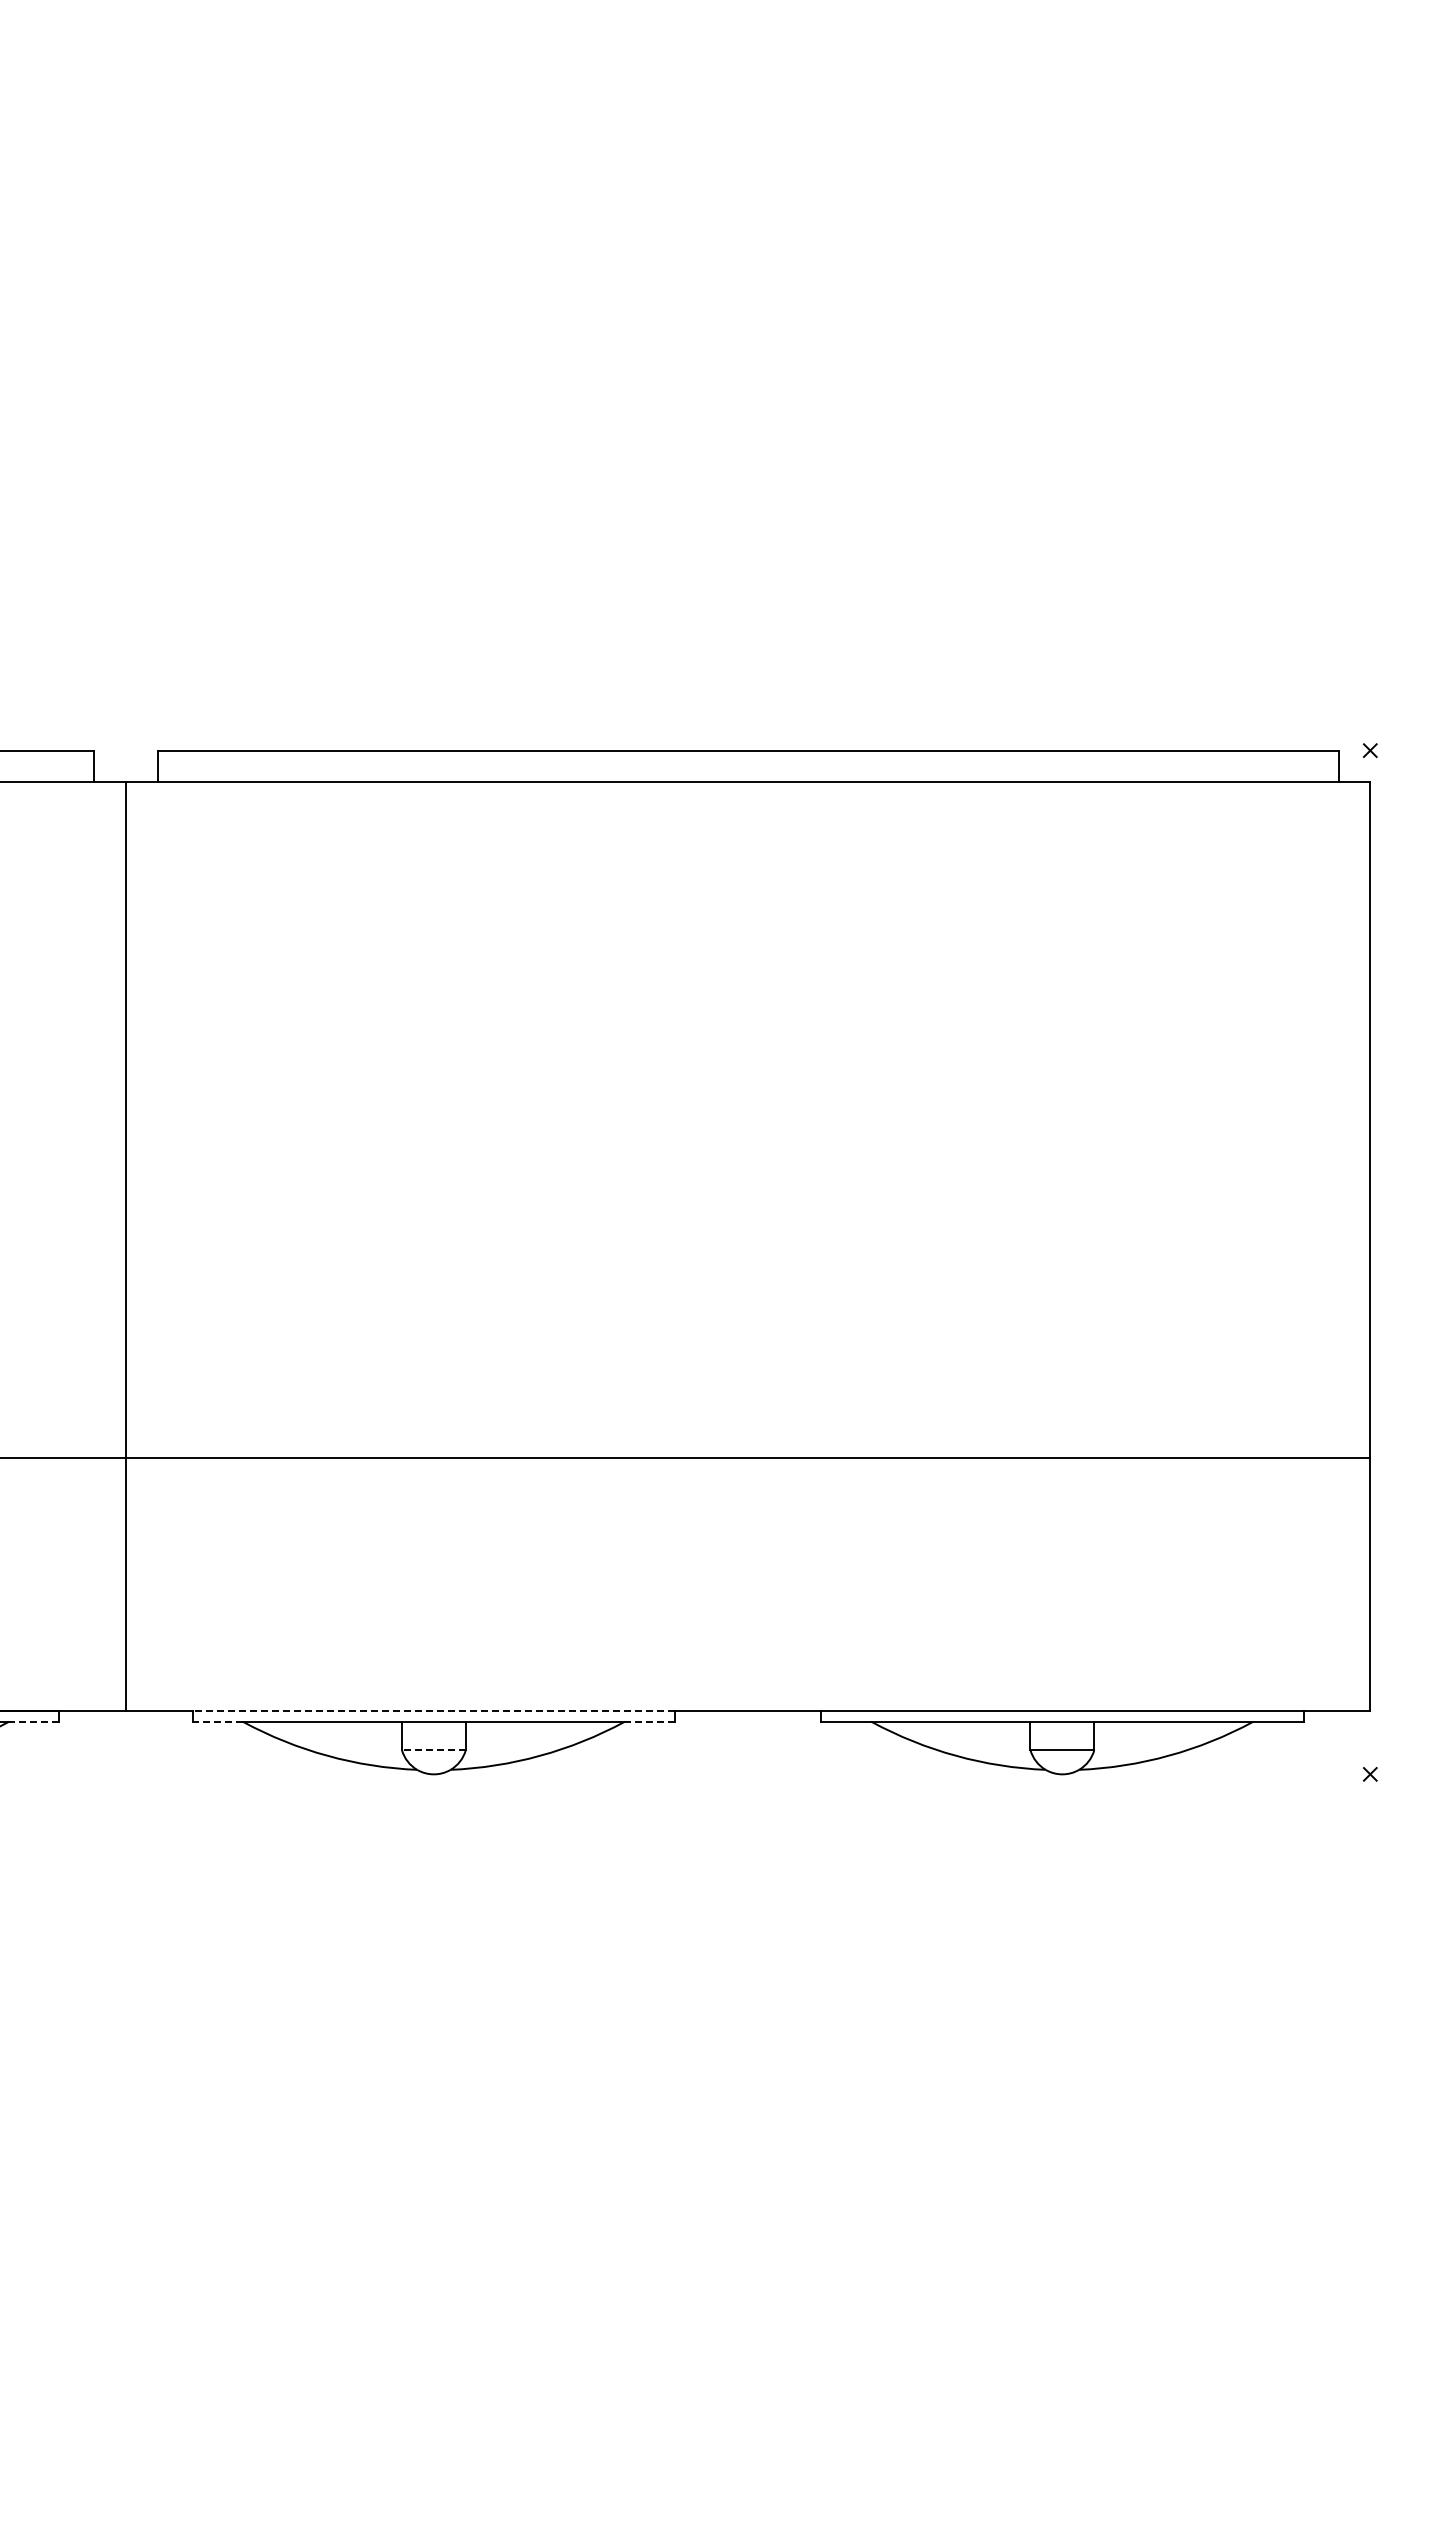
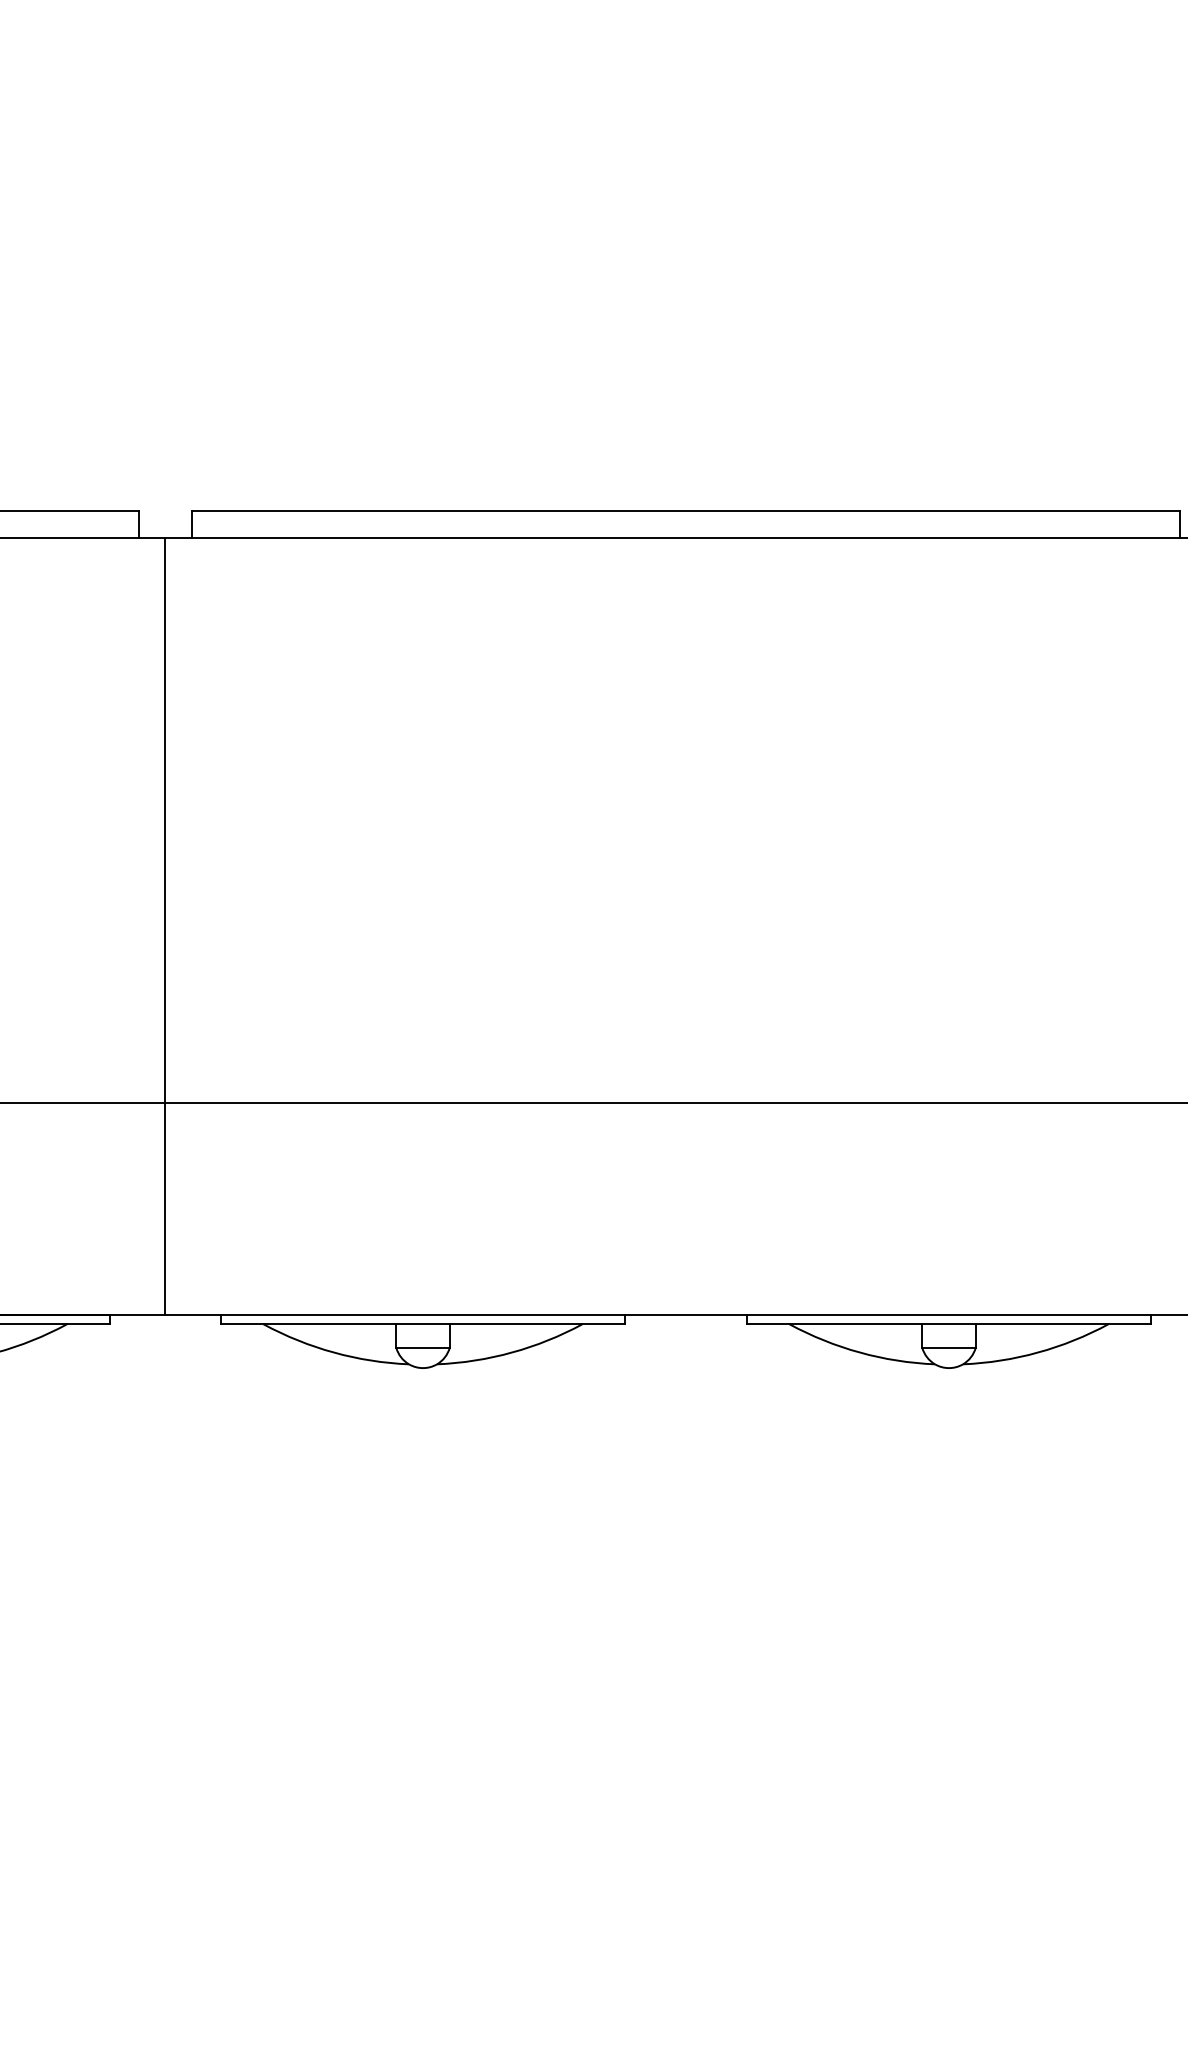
line: (433, 1710) -> (422, 1314), dashed -> solid
line: (33, 1722) -> (87, 1324), dashed -> solid
line: (217, 1722) -> (241, 1324), dashed -> solid
line: (649, 1722) -> (603, 1324), dashed -> solid
line: (433, 1750) -> (422, 1348), dashed -> solid

